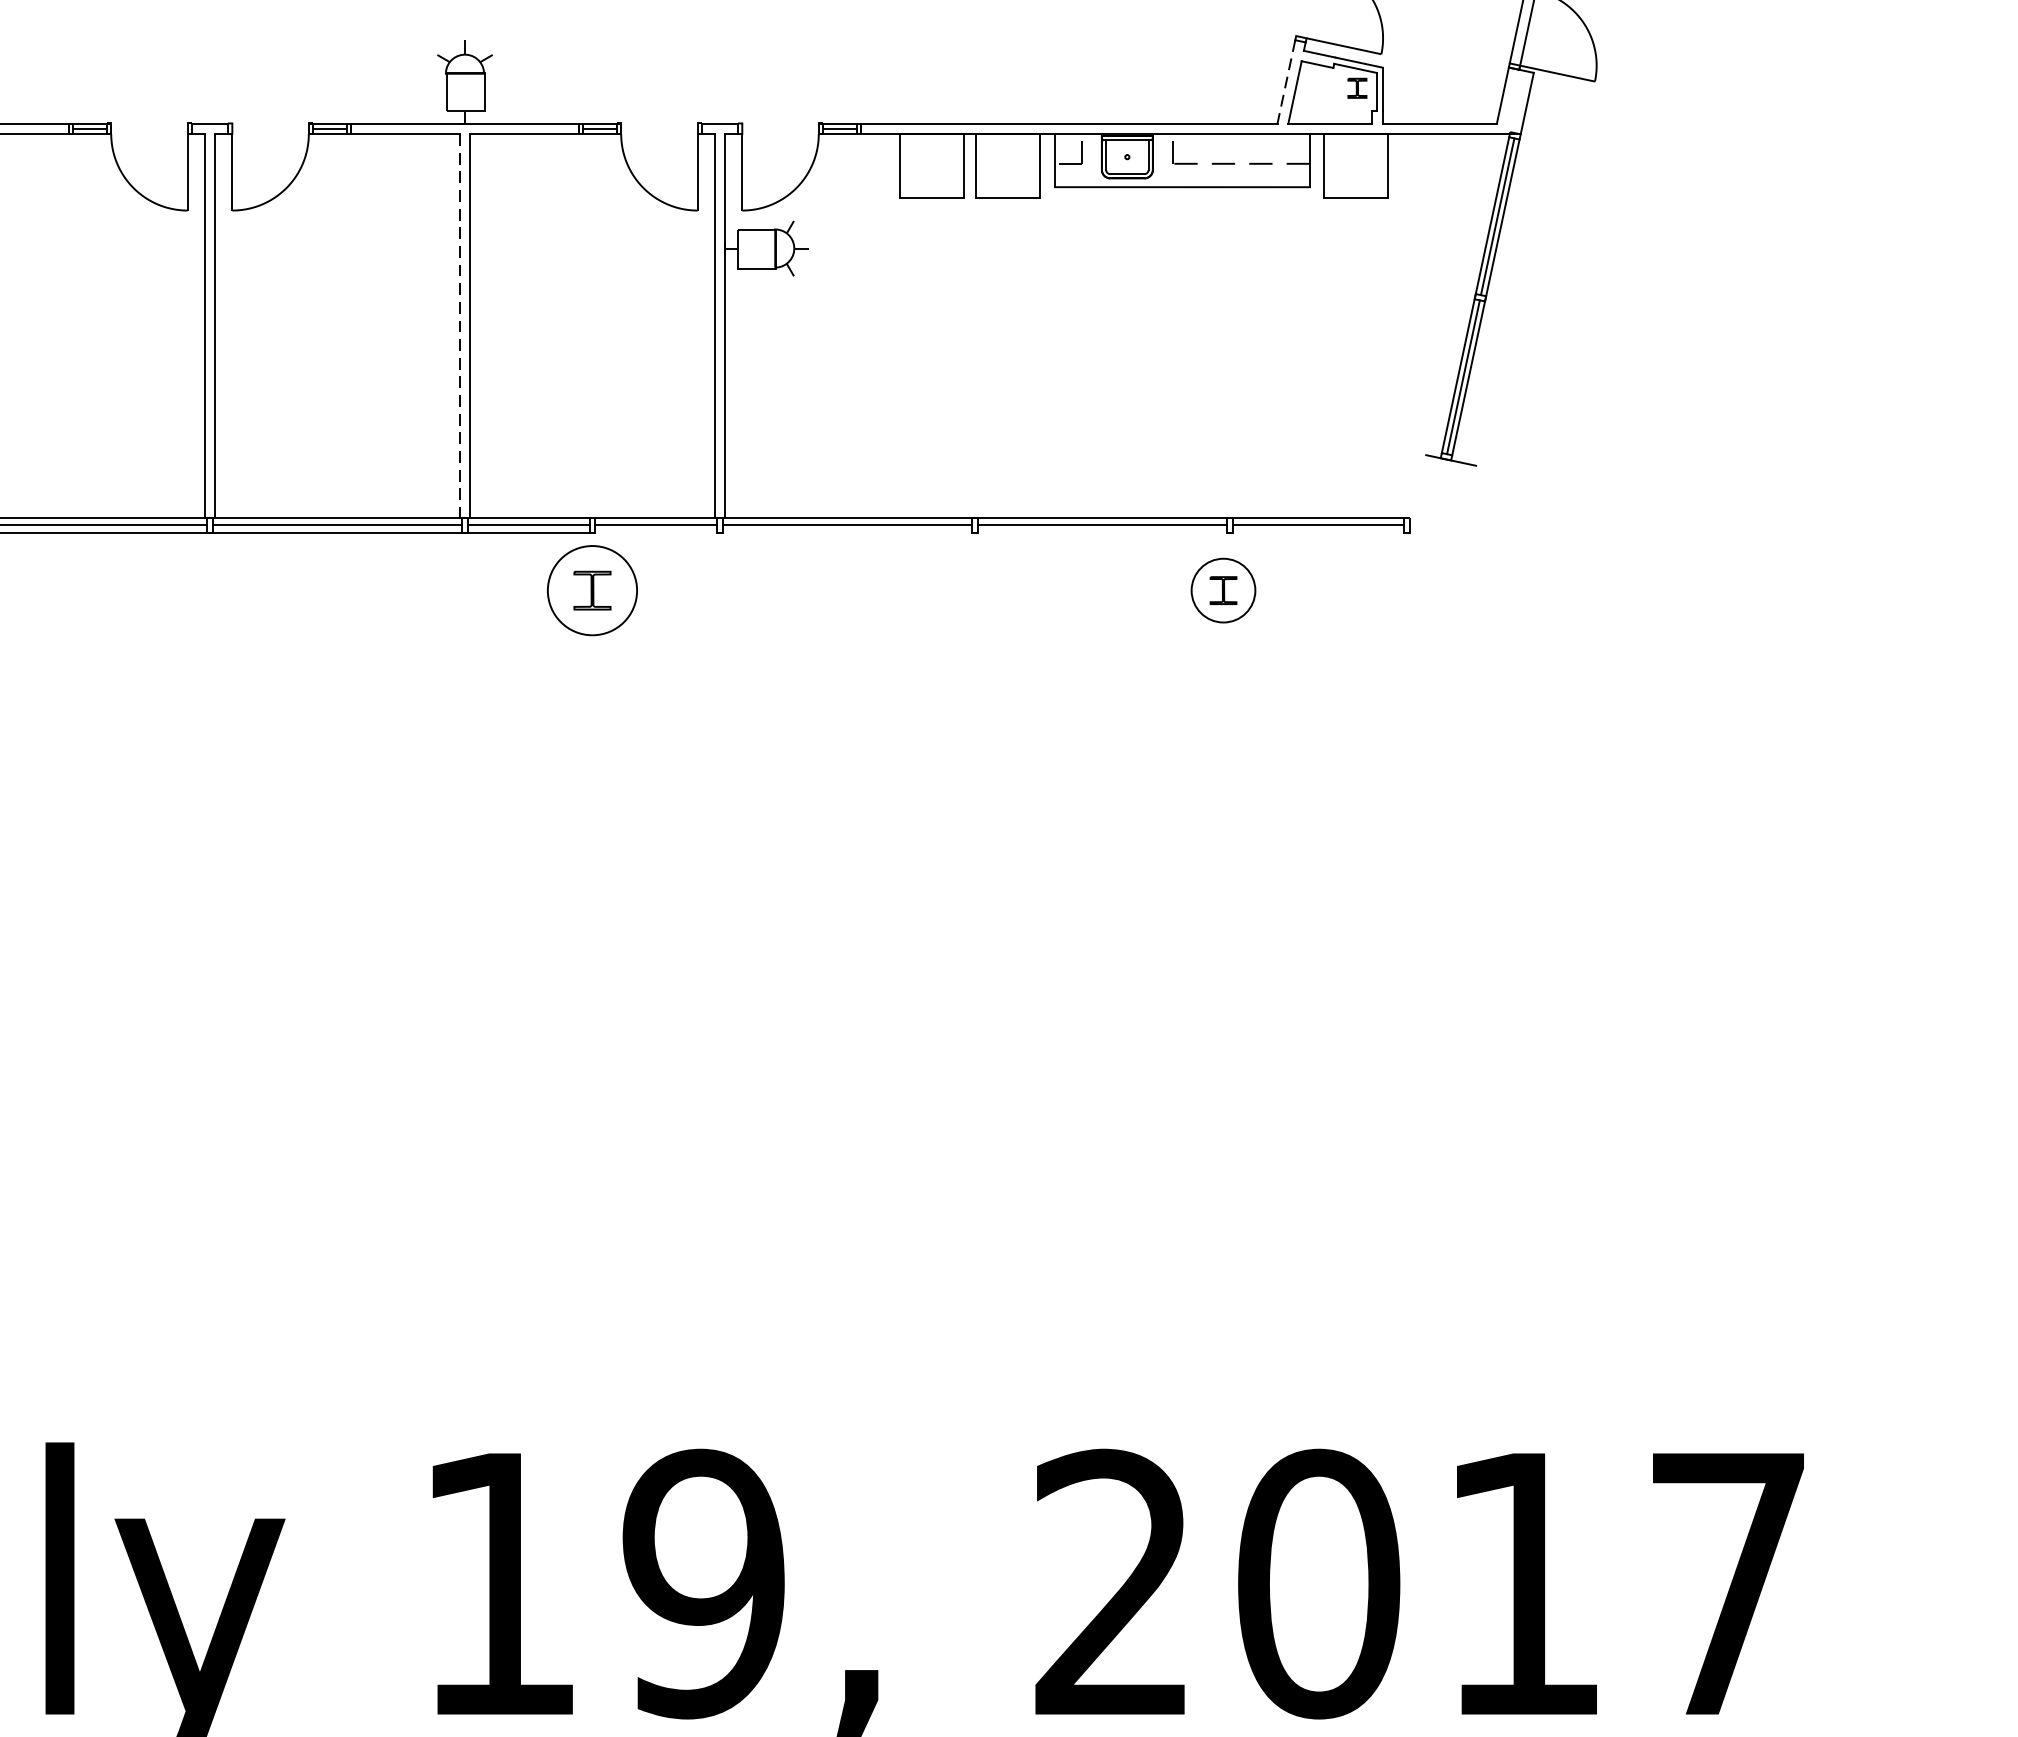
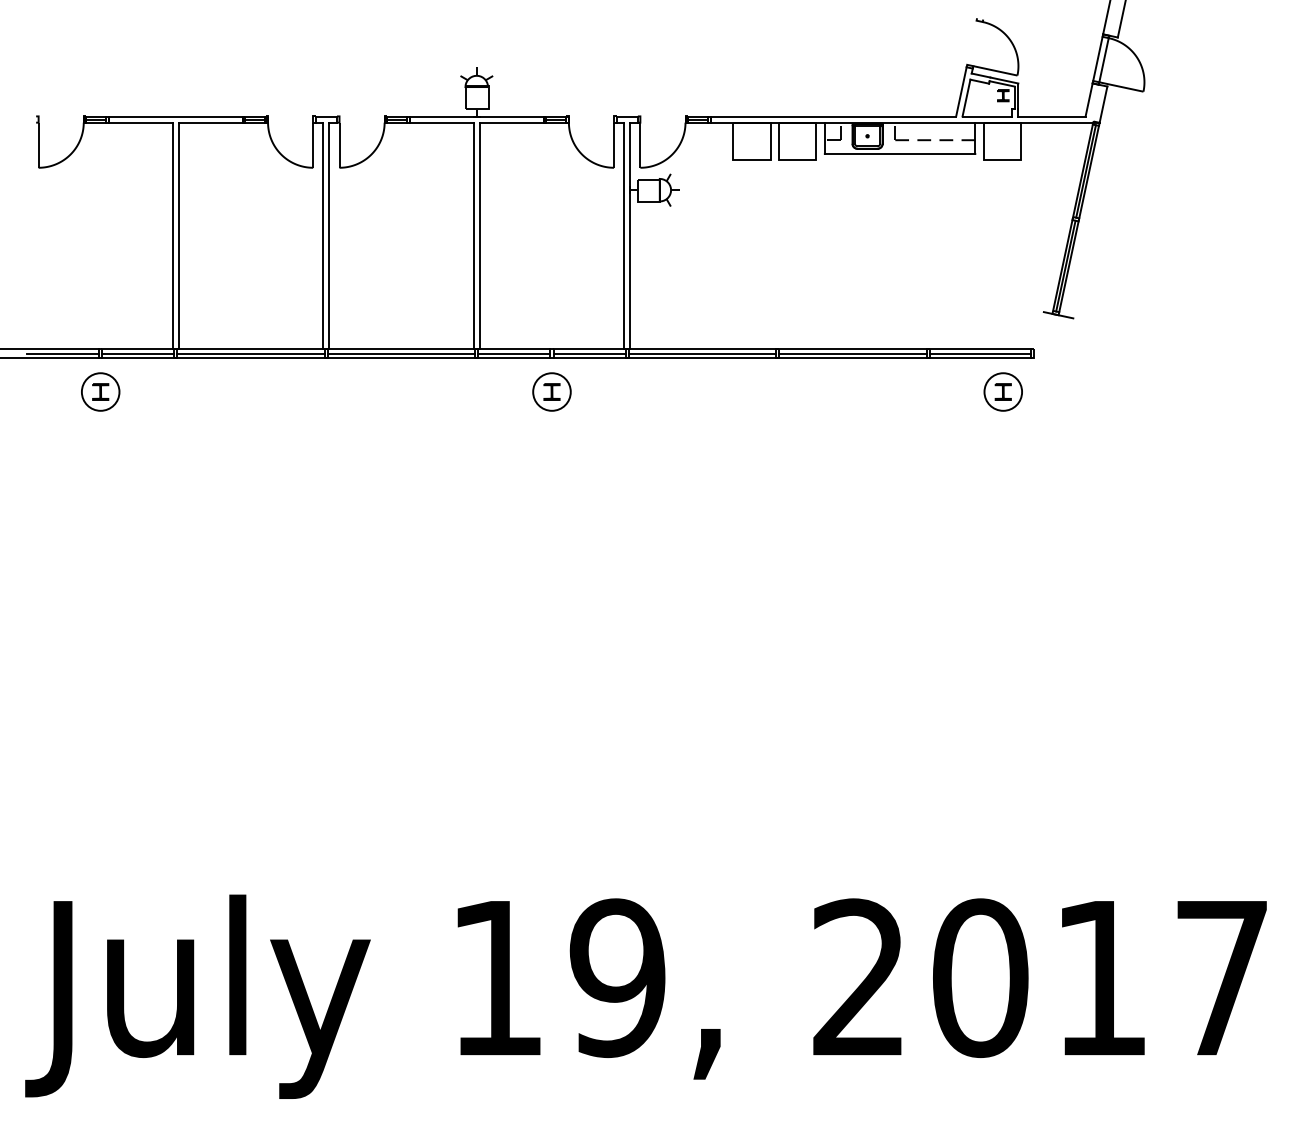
line: (1286, 82) -> (961, 92), dashed -> solid
line: (459, 327) -> (473, 236), dashed -> solid
line: (998, 533) -> (791, 358), added
part: (591, 589) -> (551, 391), size x0.71
part: (1222, 589) -> (1002, 391), moved

